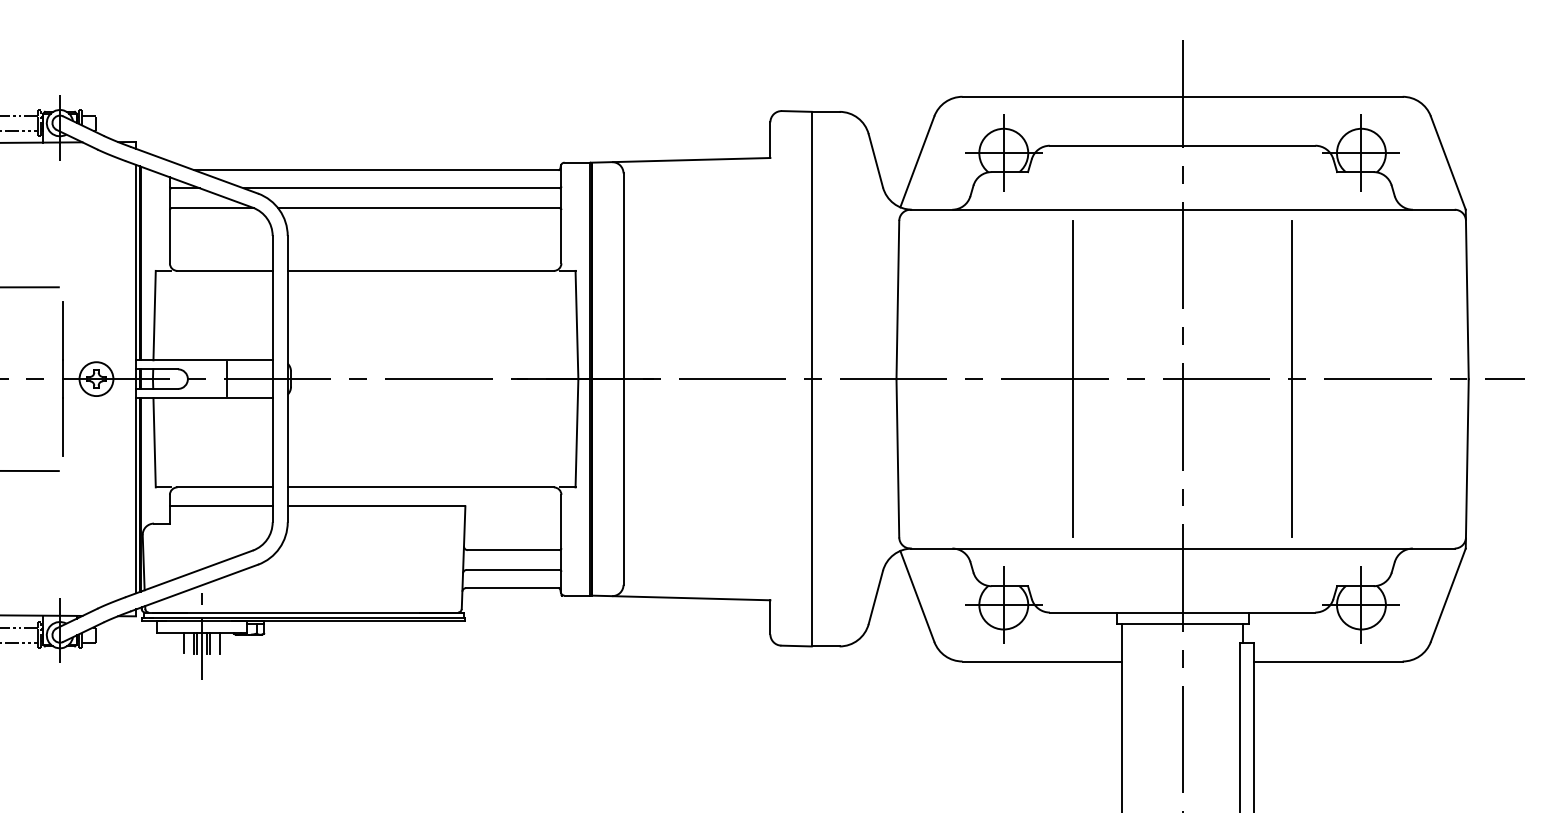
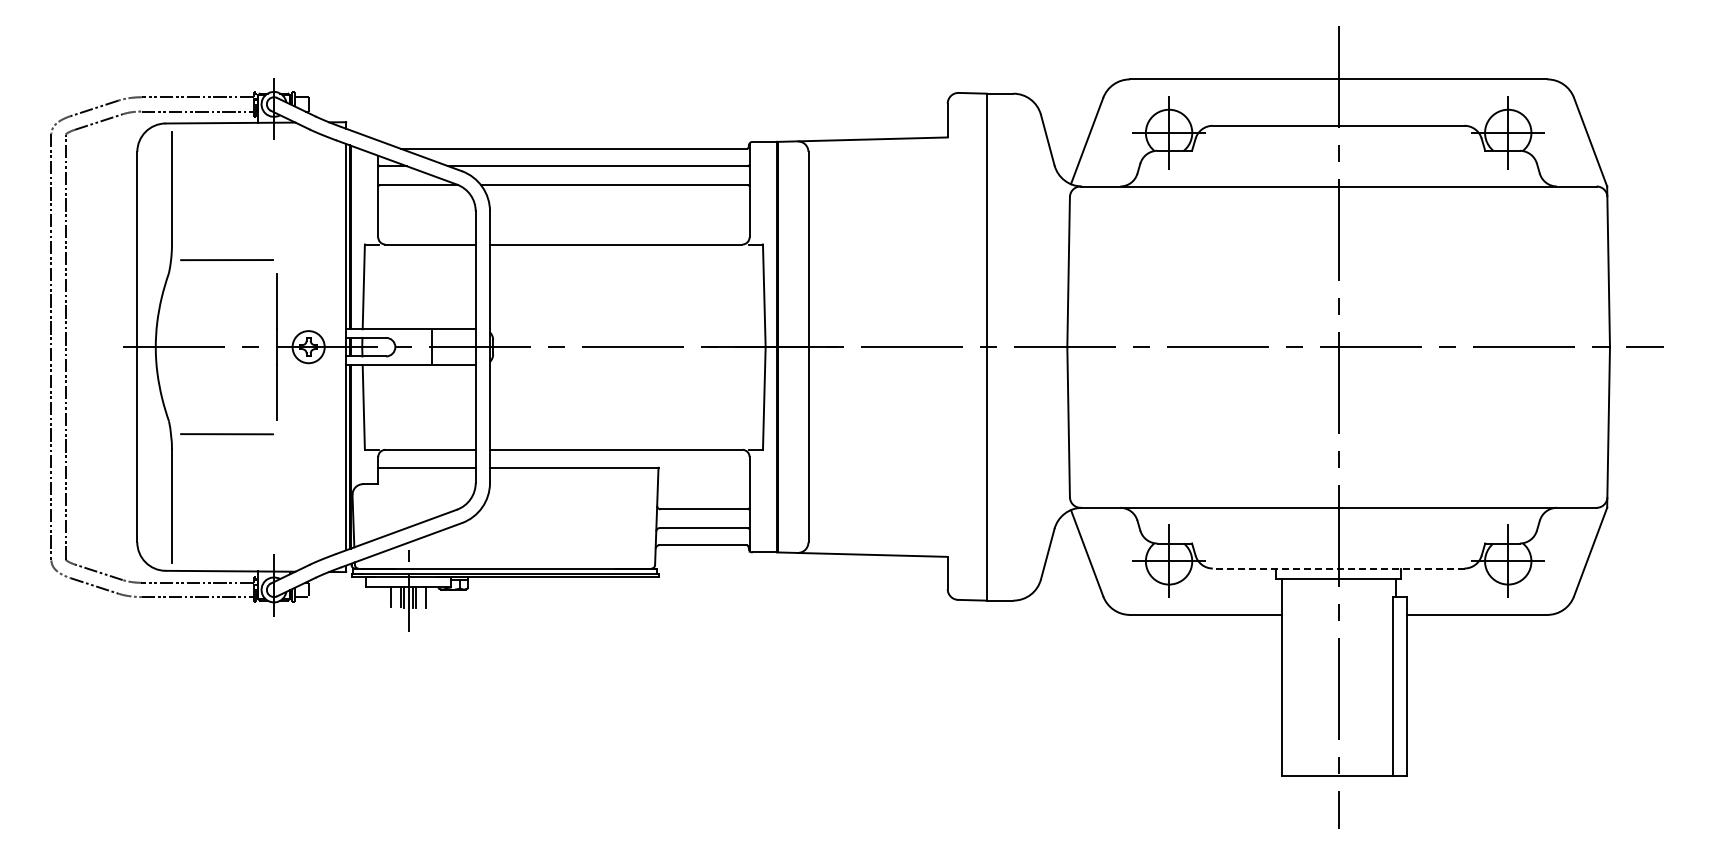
line: (1073, 379) -> (1235, 347), removed
line: (1292, 379) -> (1442, 347), removed
line: (1182, 612) -> (1338, 568), solid -> dashed

